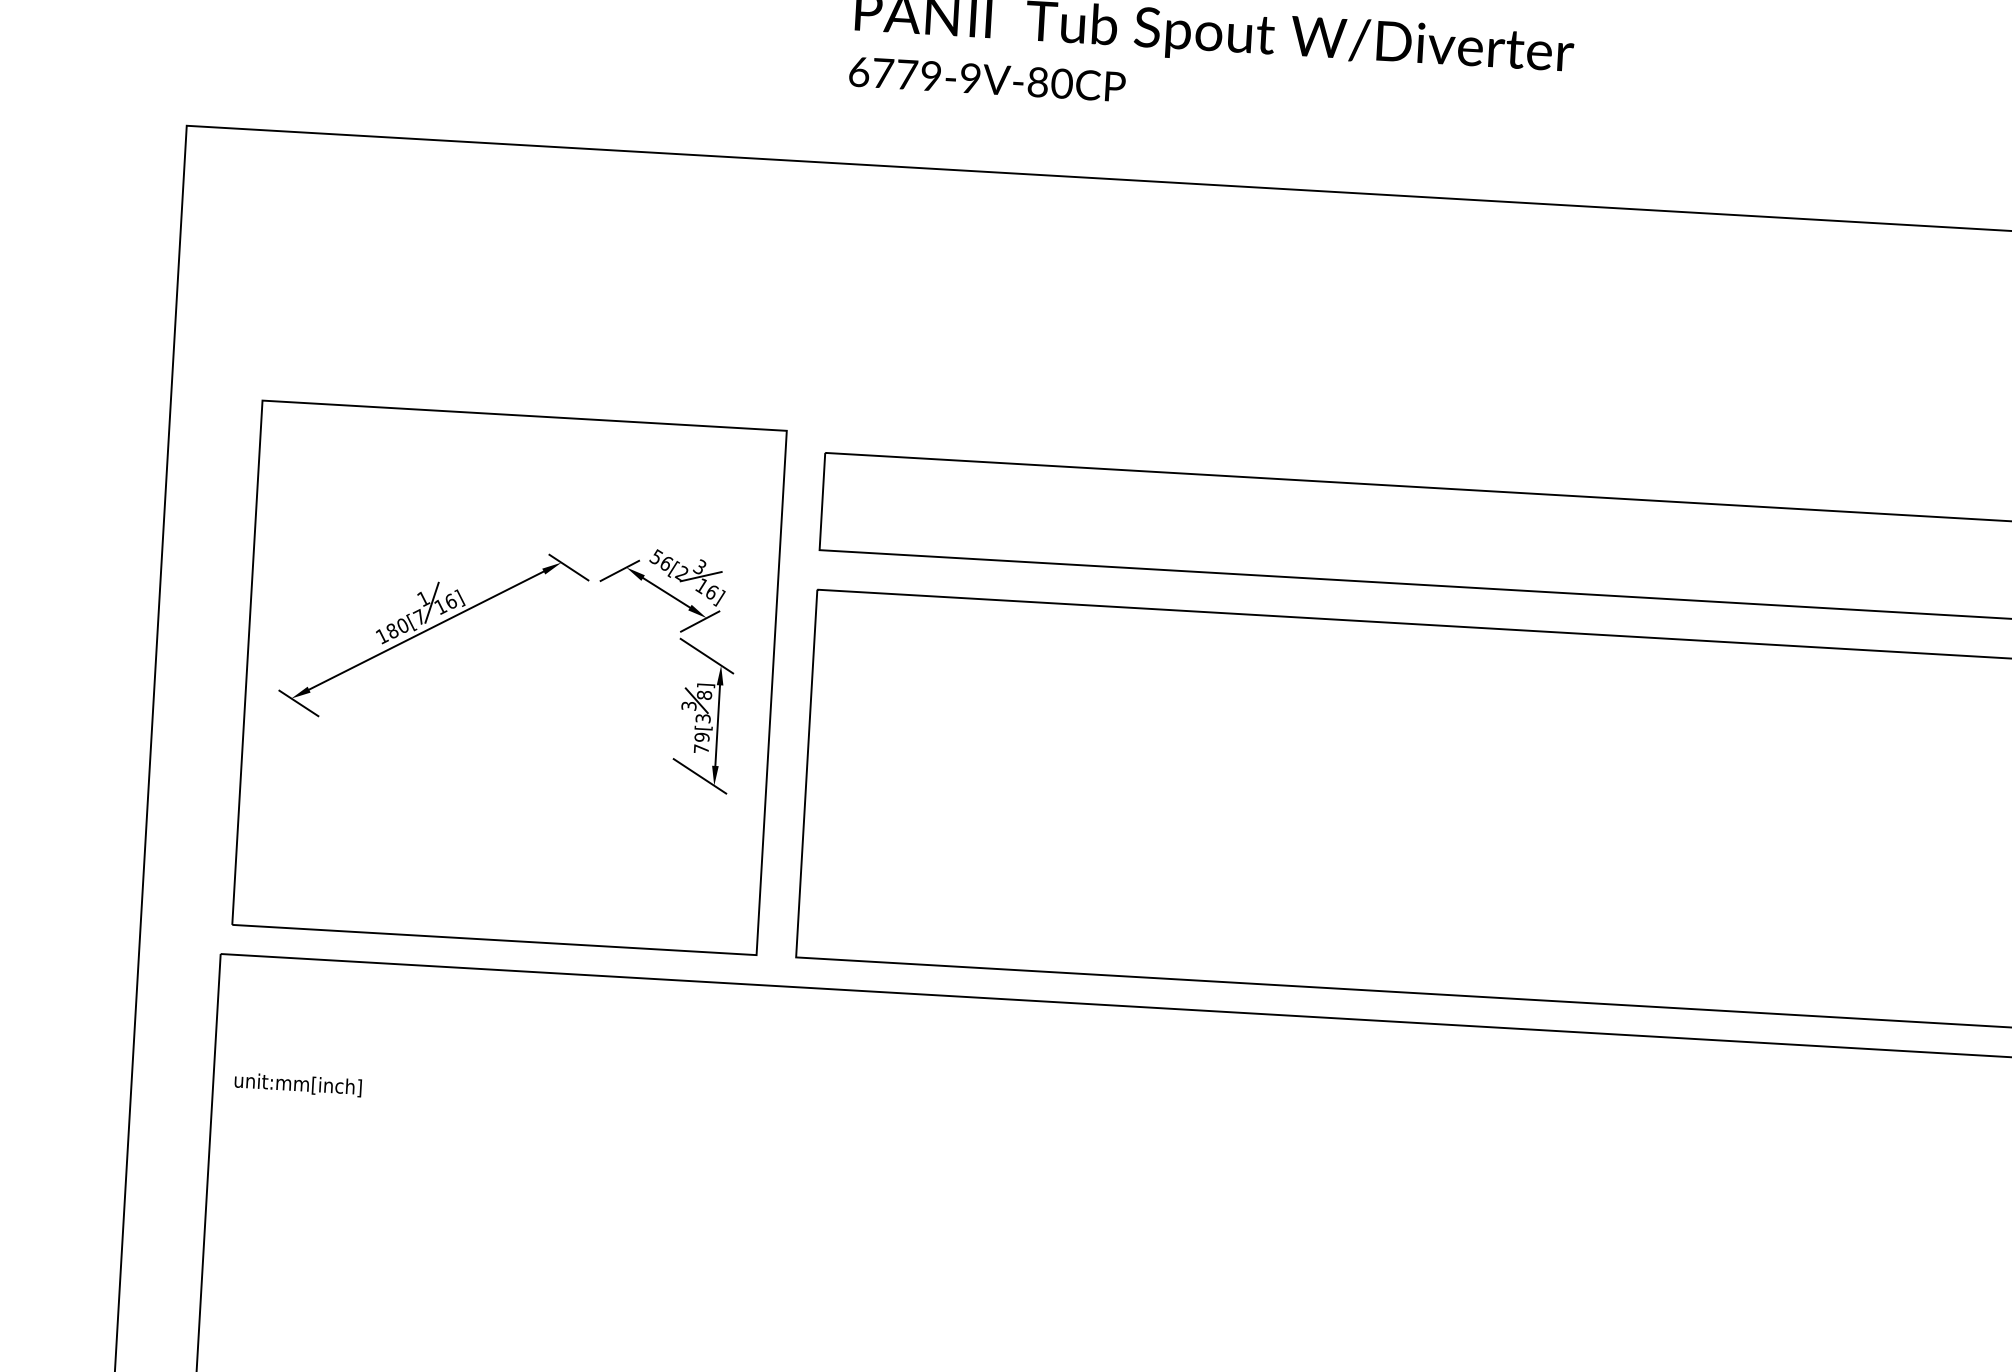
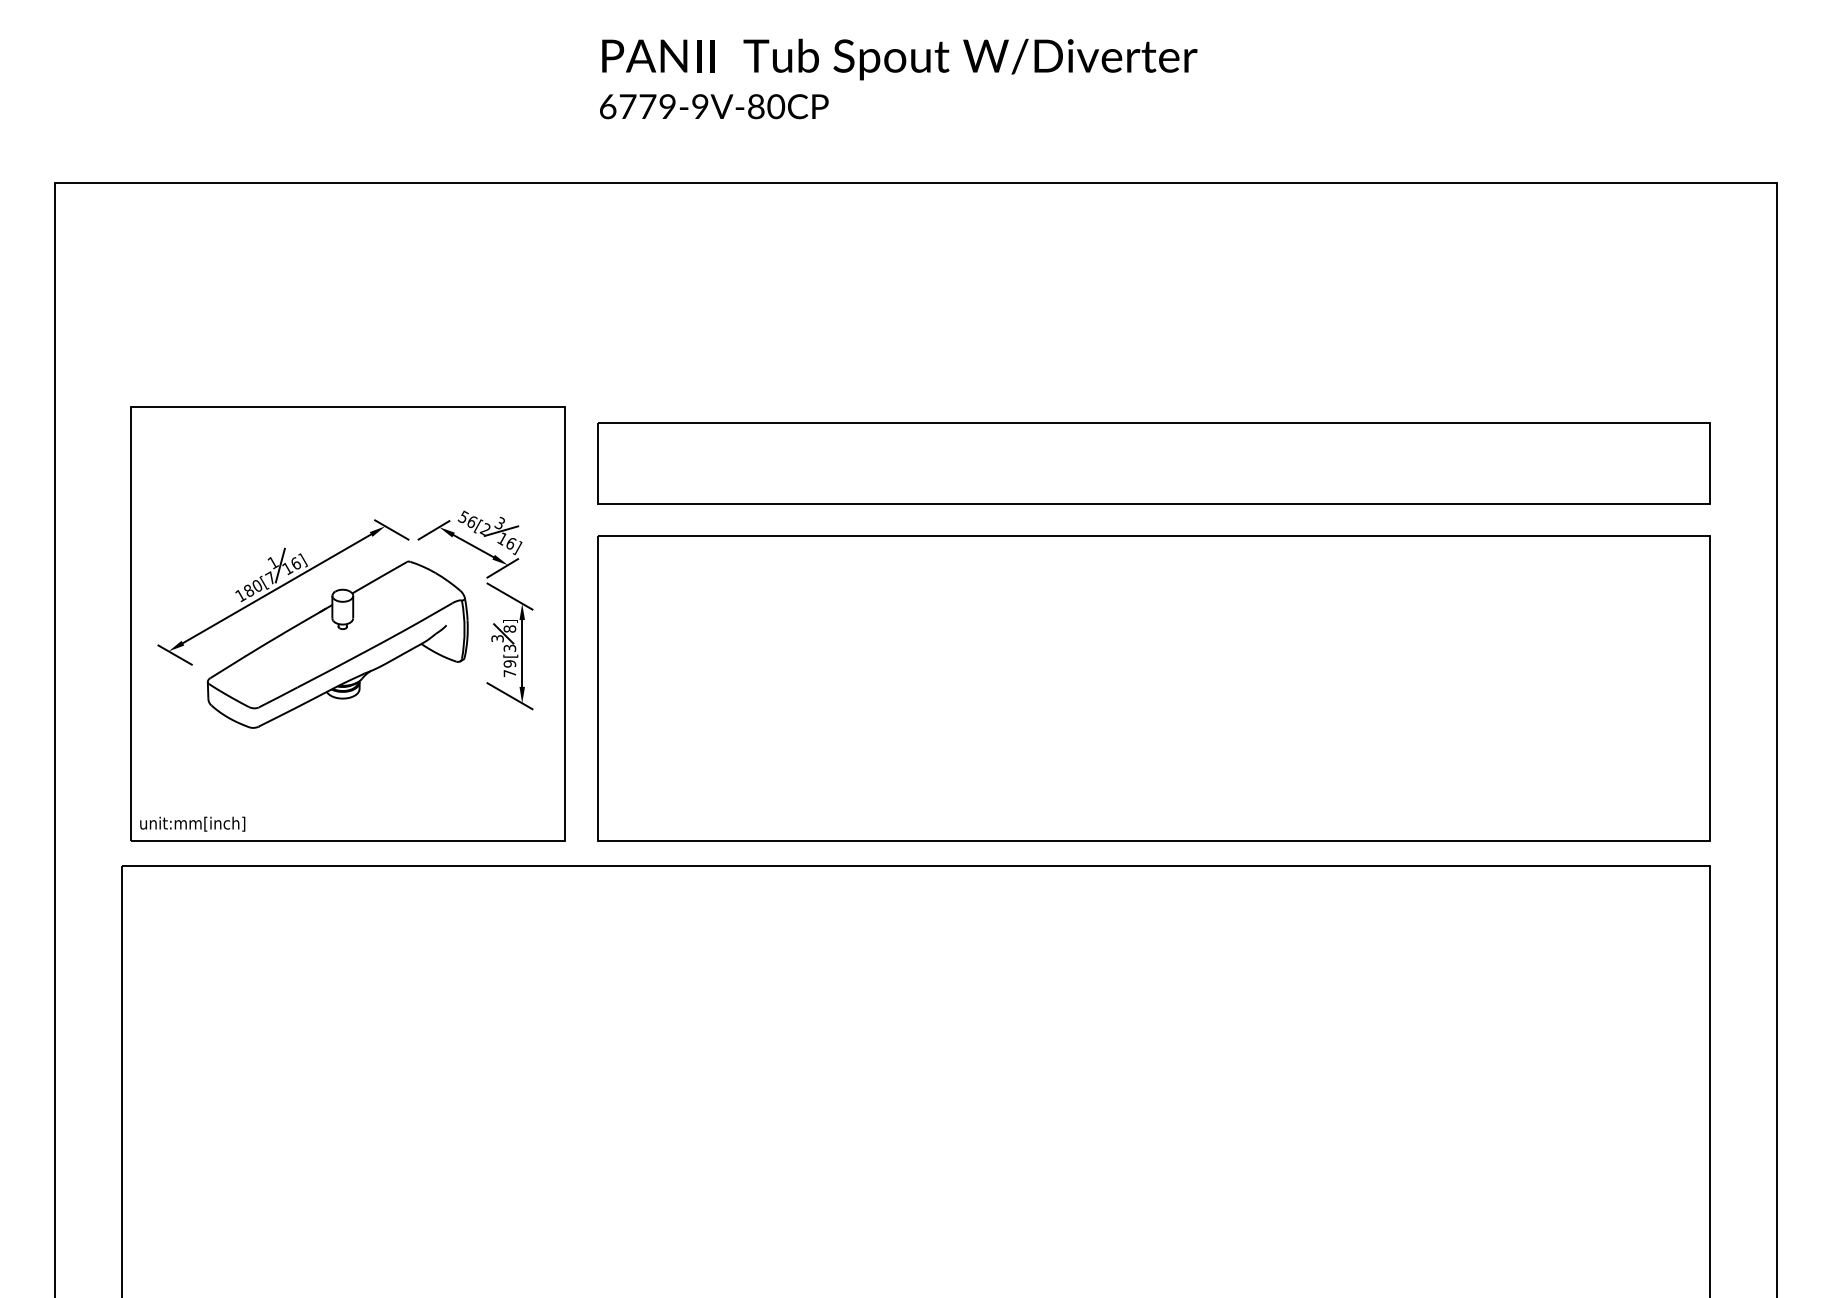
part: (495, 701) -> (337, 644), added
text: (297, 1083) -> (192, 823), moved

